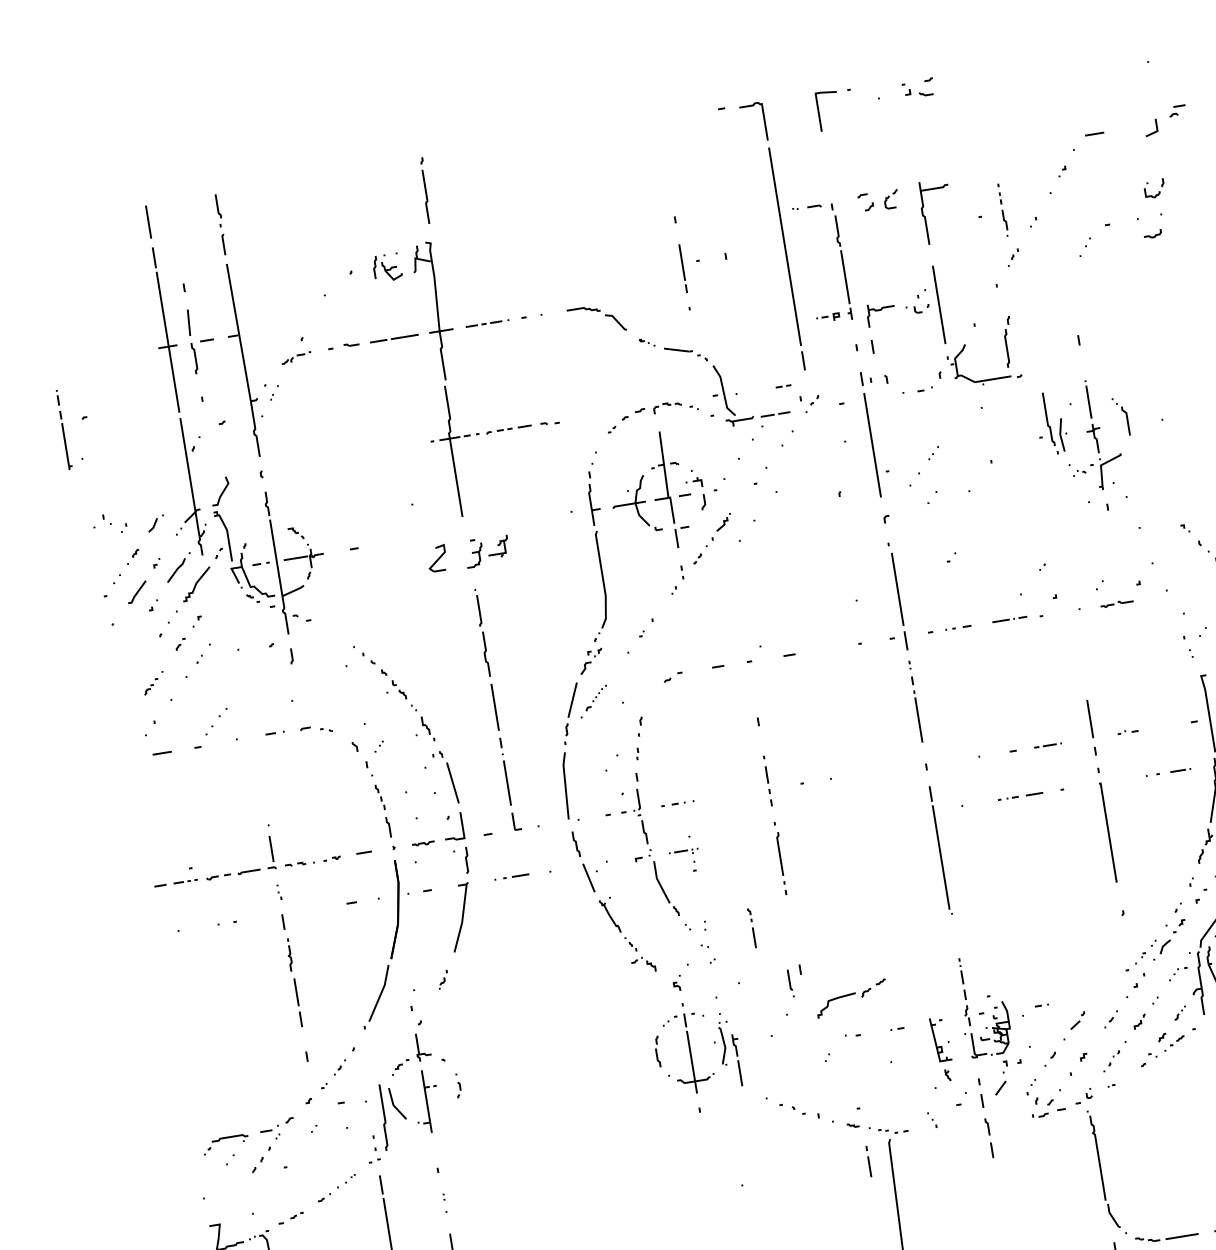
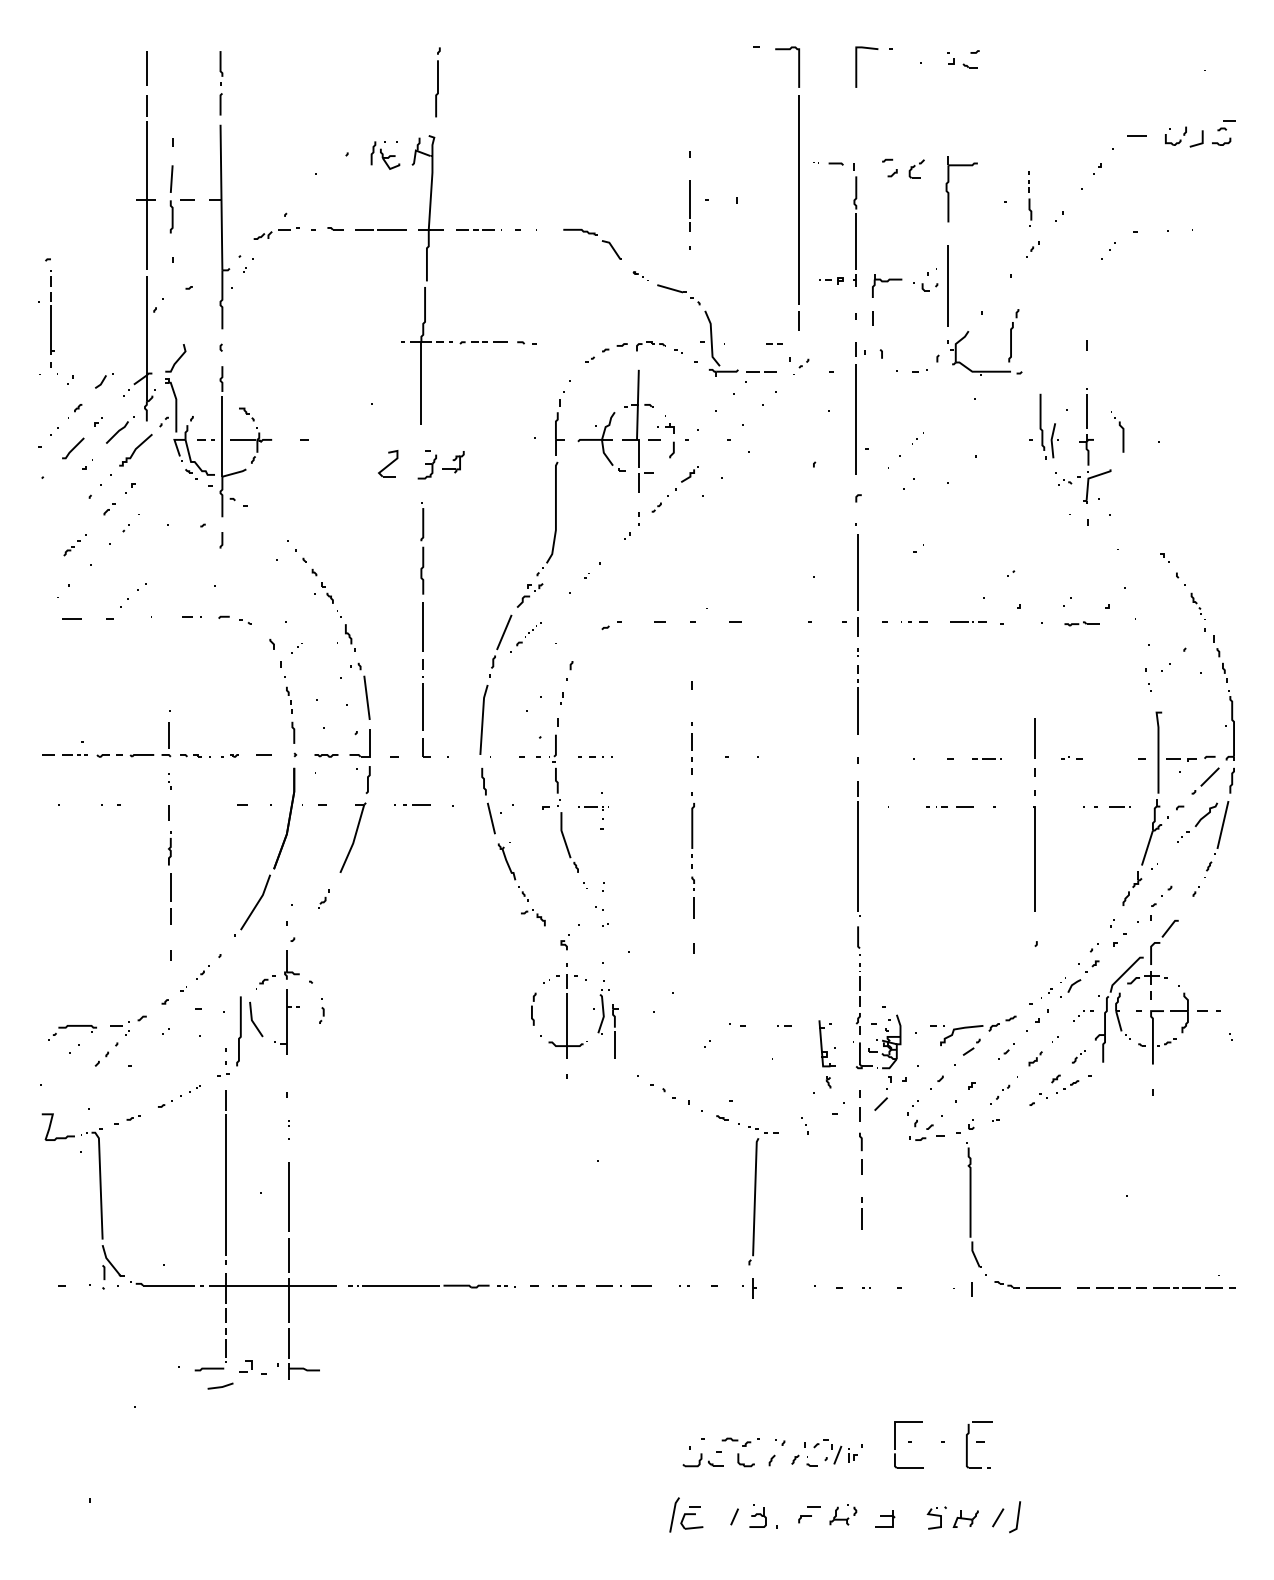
part: (1154, 188) -> (1175, 135), moved
part: (1152, 233) -> (1221, 141), moved
part: (296, 358) -> (276, 233), size x1.43
part: (64, 429) -> (52, 312), moved
part: (751, 928) -> (692, 897), moved
part: (790, 982) -> (858, 940), moved
part: (851, 998) -> (978, 1030), moved
line: (868, 1161) -> (861, 1213), moved

